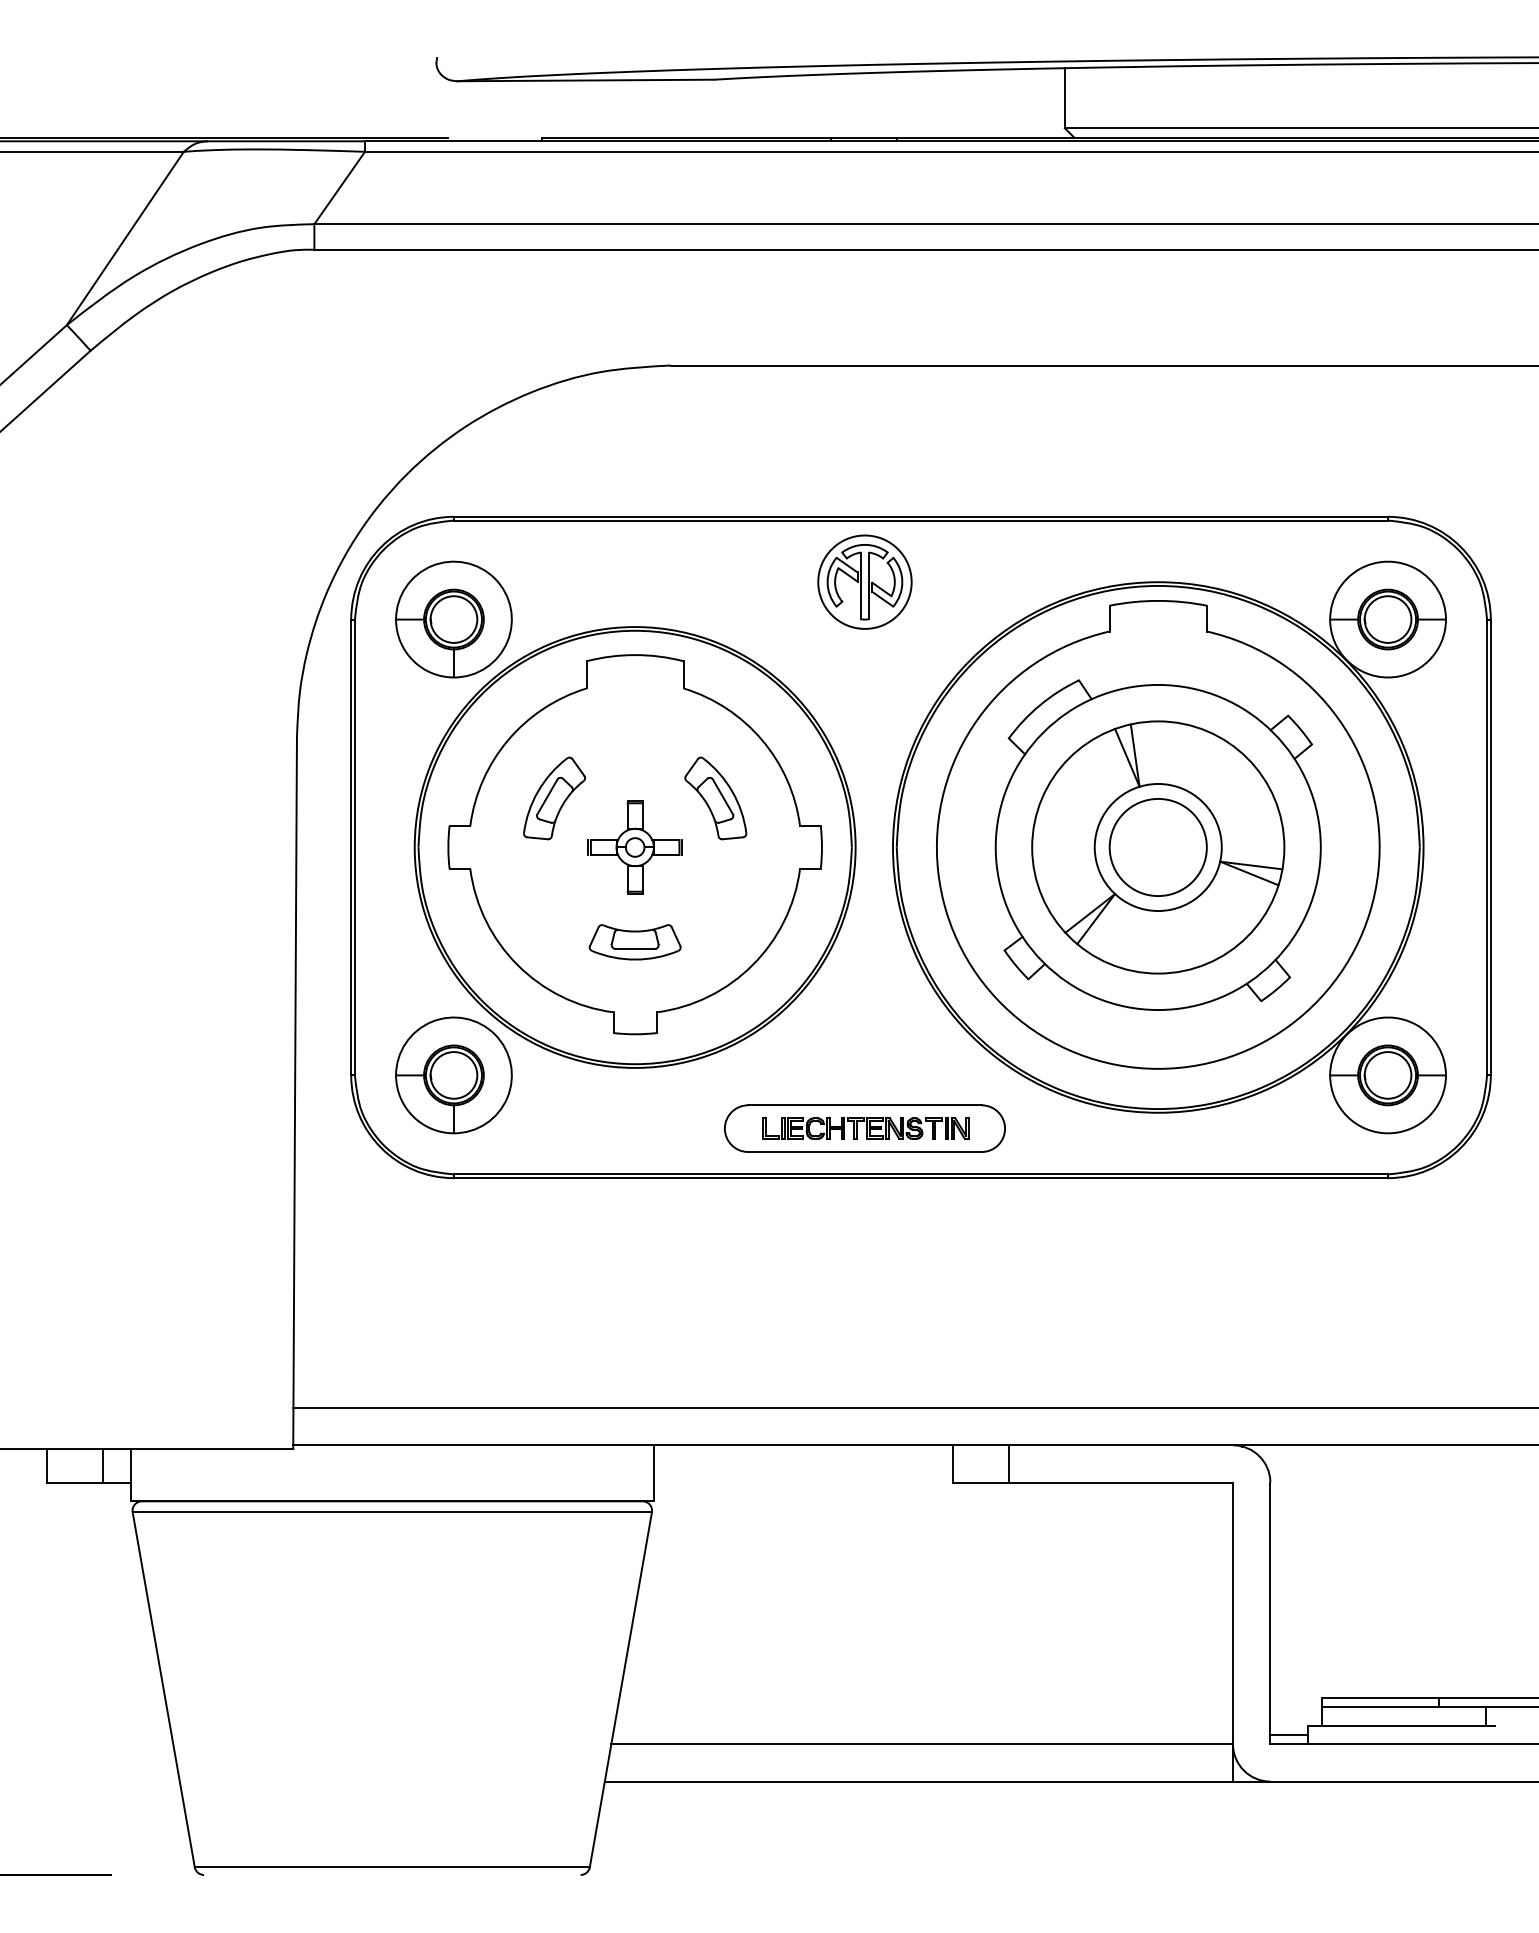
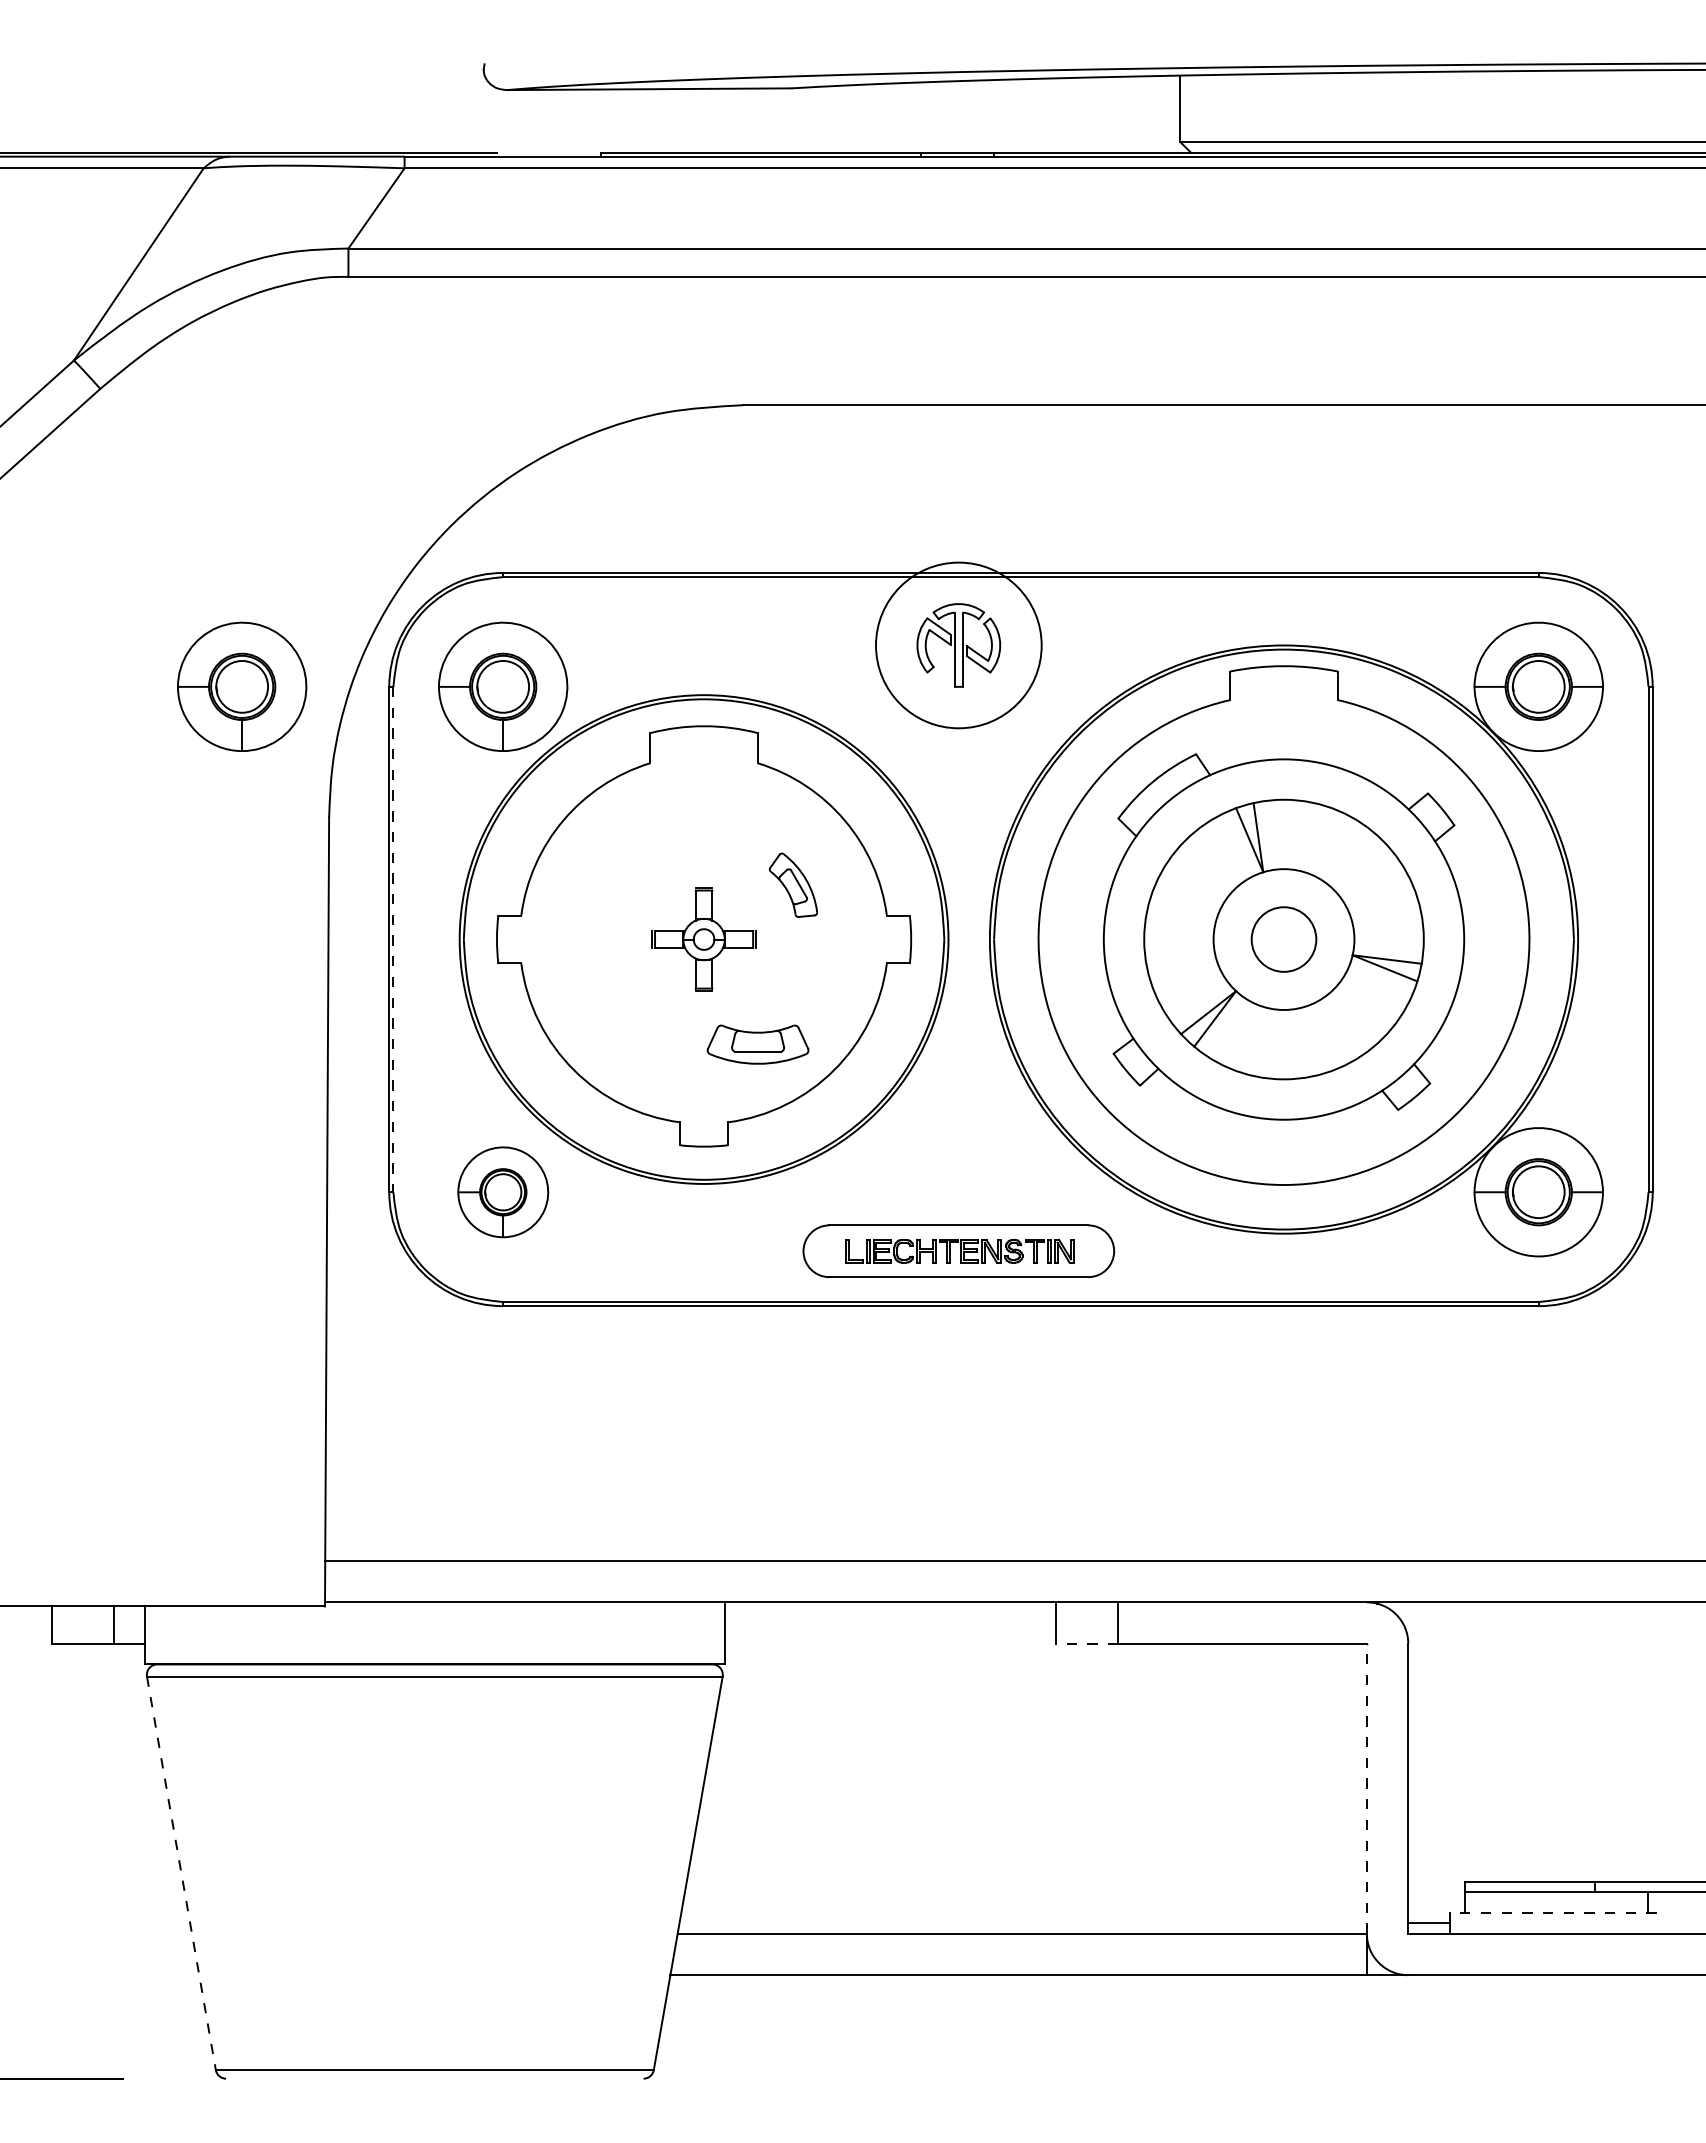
circle: (864, 582) -> (958, 645), size x1.6
part: (218, 619) -> (242, 686), added
part: (554, 798) -> (614, 885), removed
part: (715, 798) -> (793, 885), size x0.7
line: (355, 847) -> (393, 939), solid -> dashed
circle: (1157, 847) -> (1283, 939), size x0.6
part: (634, 942) -> (757, 1044), moved
part: (454, 1075) -> (503, 1192), size x0.7
line: (980, 1482) -> (1086, 1643), solid -> dashed
line: (1232, 1613) -> (1366, 1788), solid -> dashed
line: (163, 1689) -> (181, 1873), solid -> dashed
line: (1401, 1725) -> (1553, 1913), solid -> dashed

